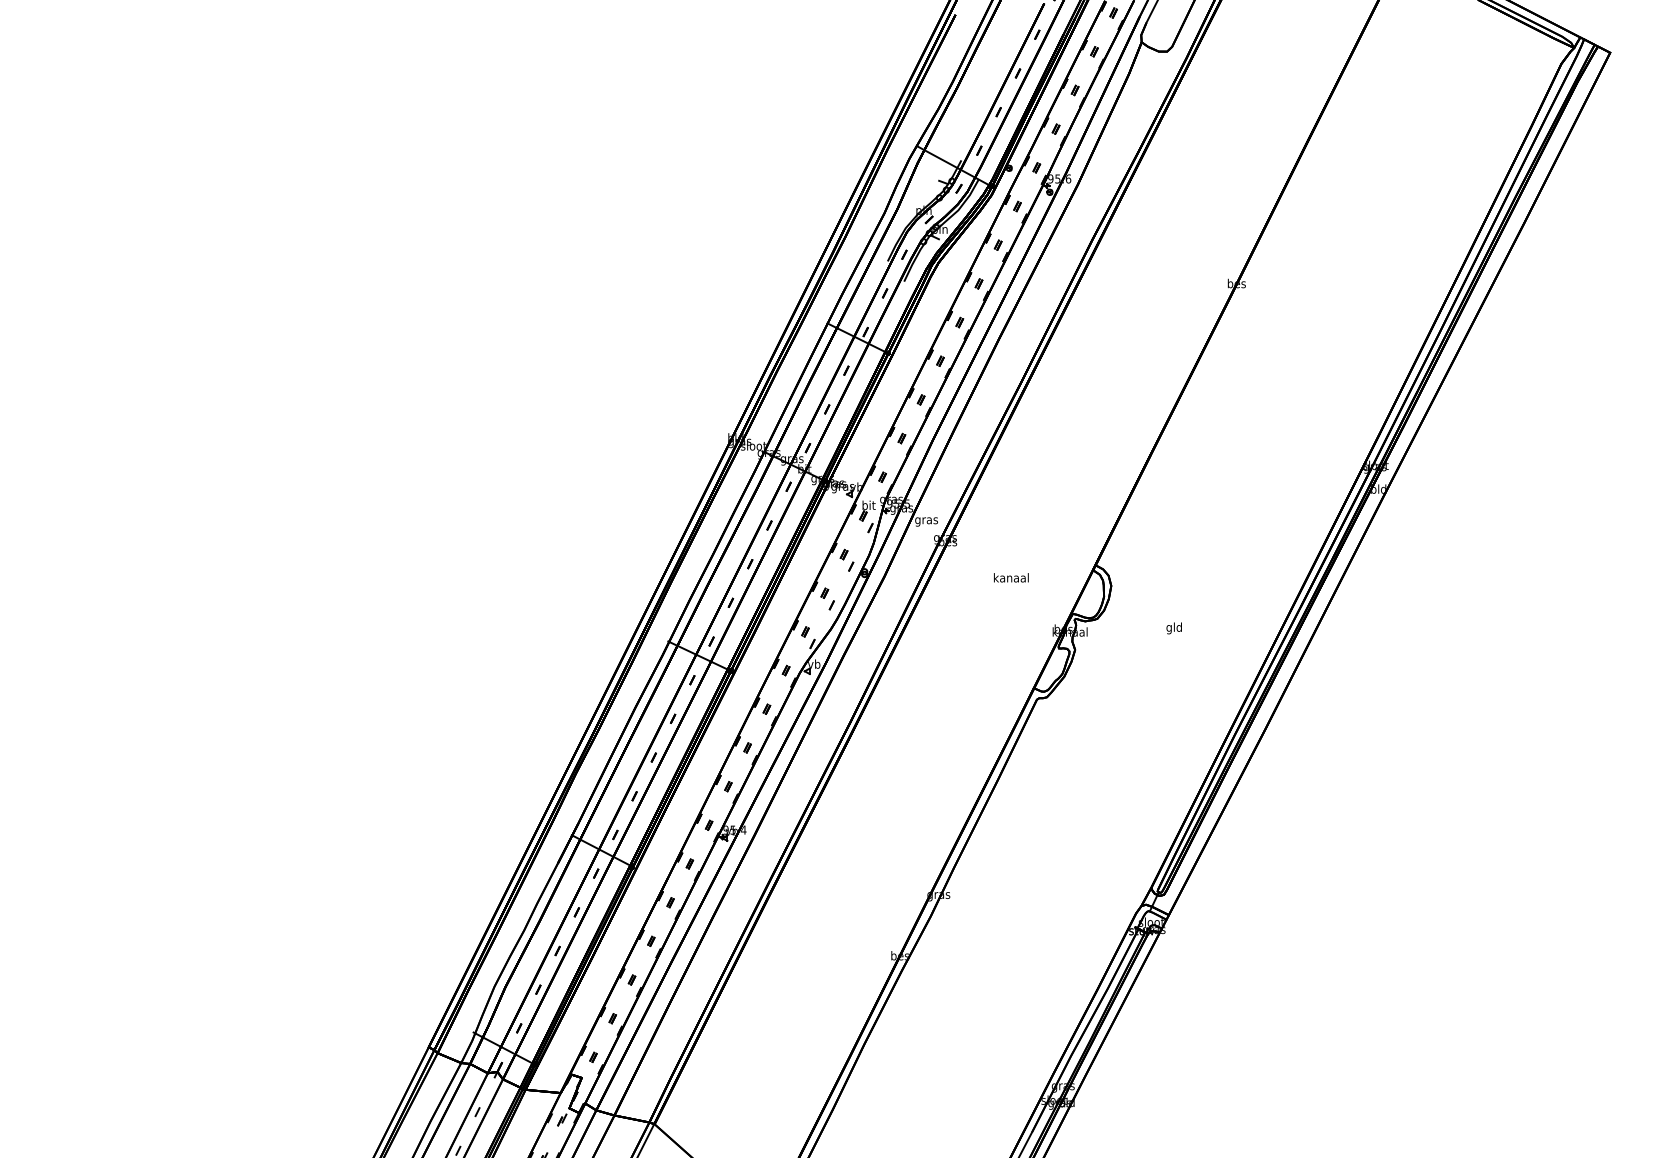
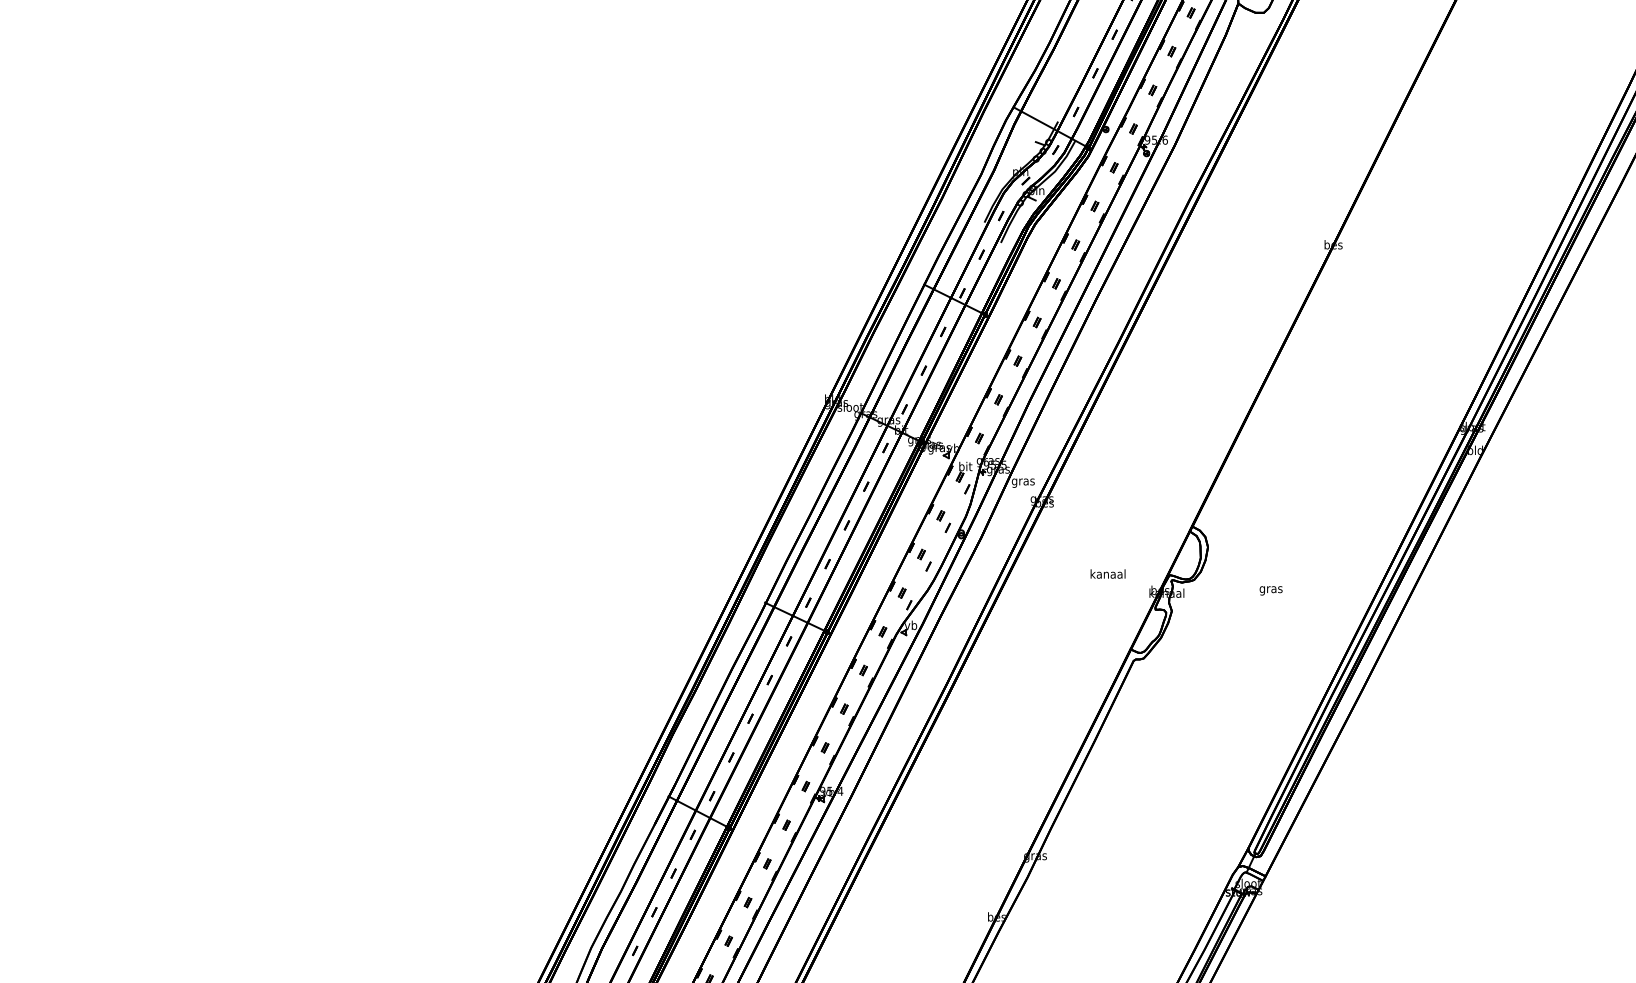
text: (1011, 577) -> (1108, 573), moved
text: (1174, 628) -> (1271, 589), gld -> gras

